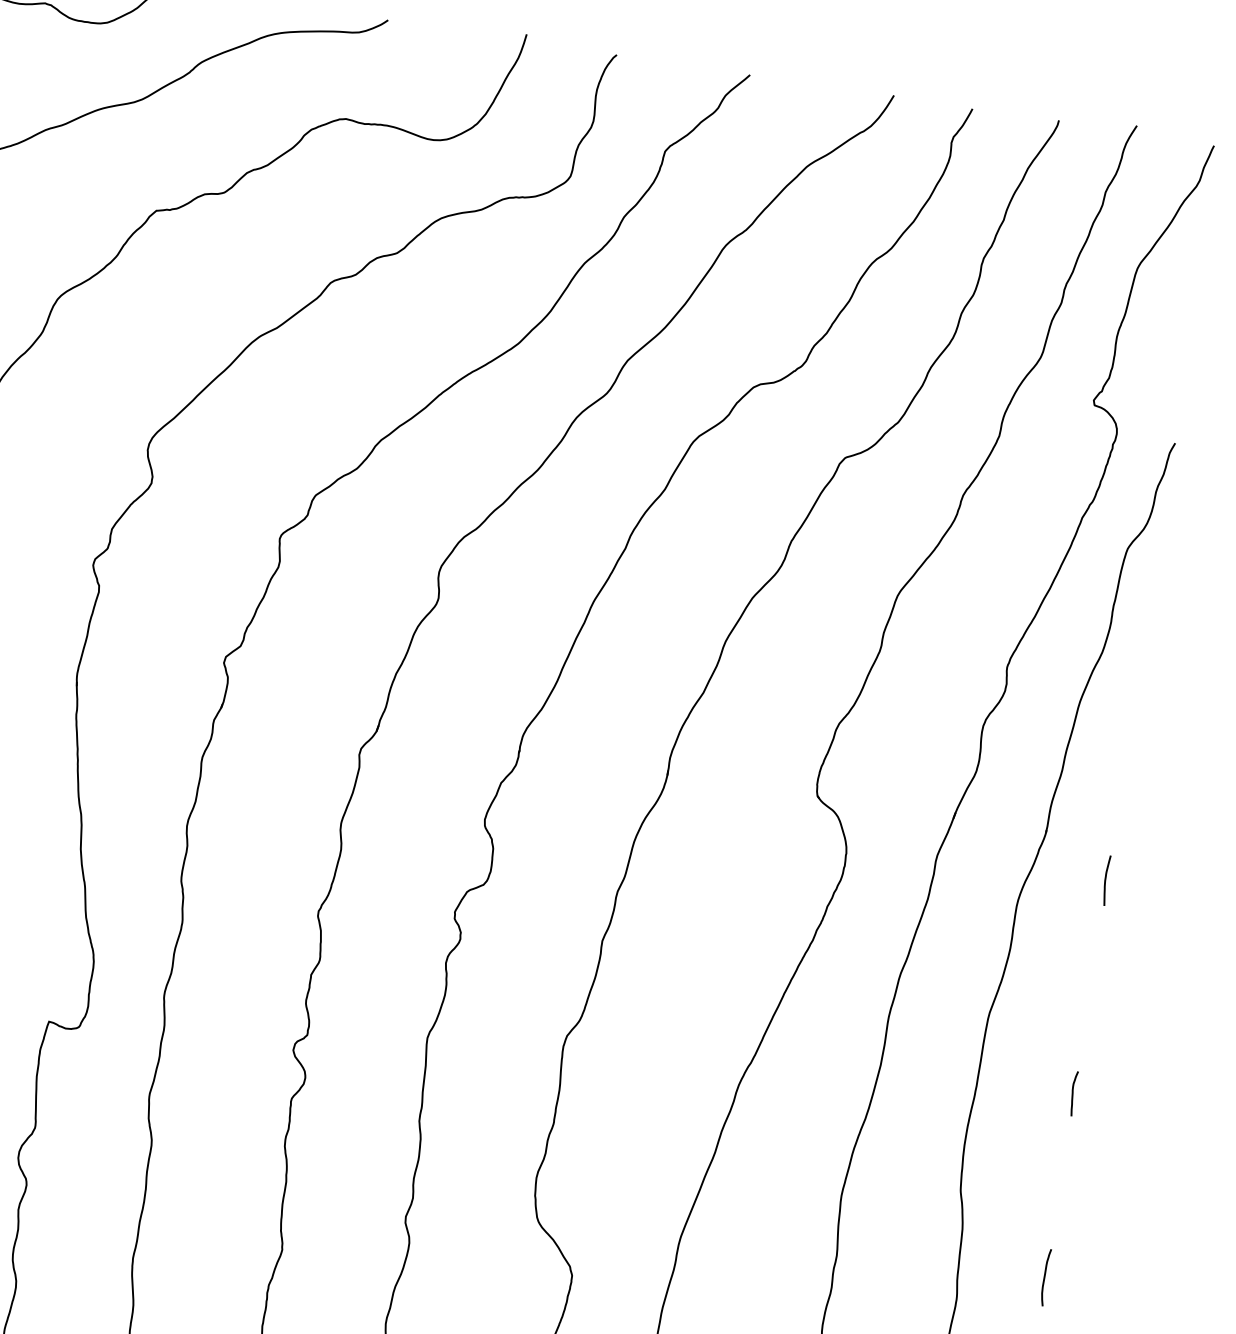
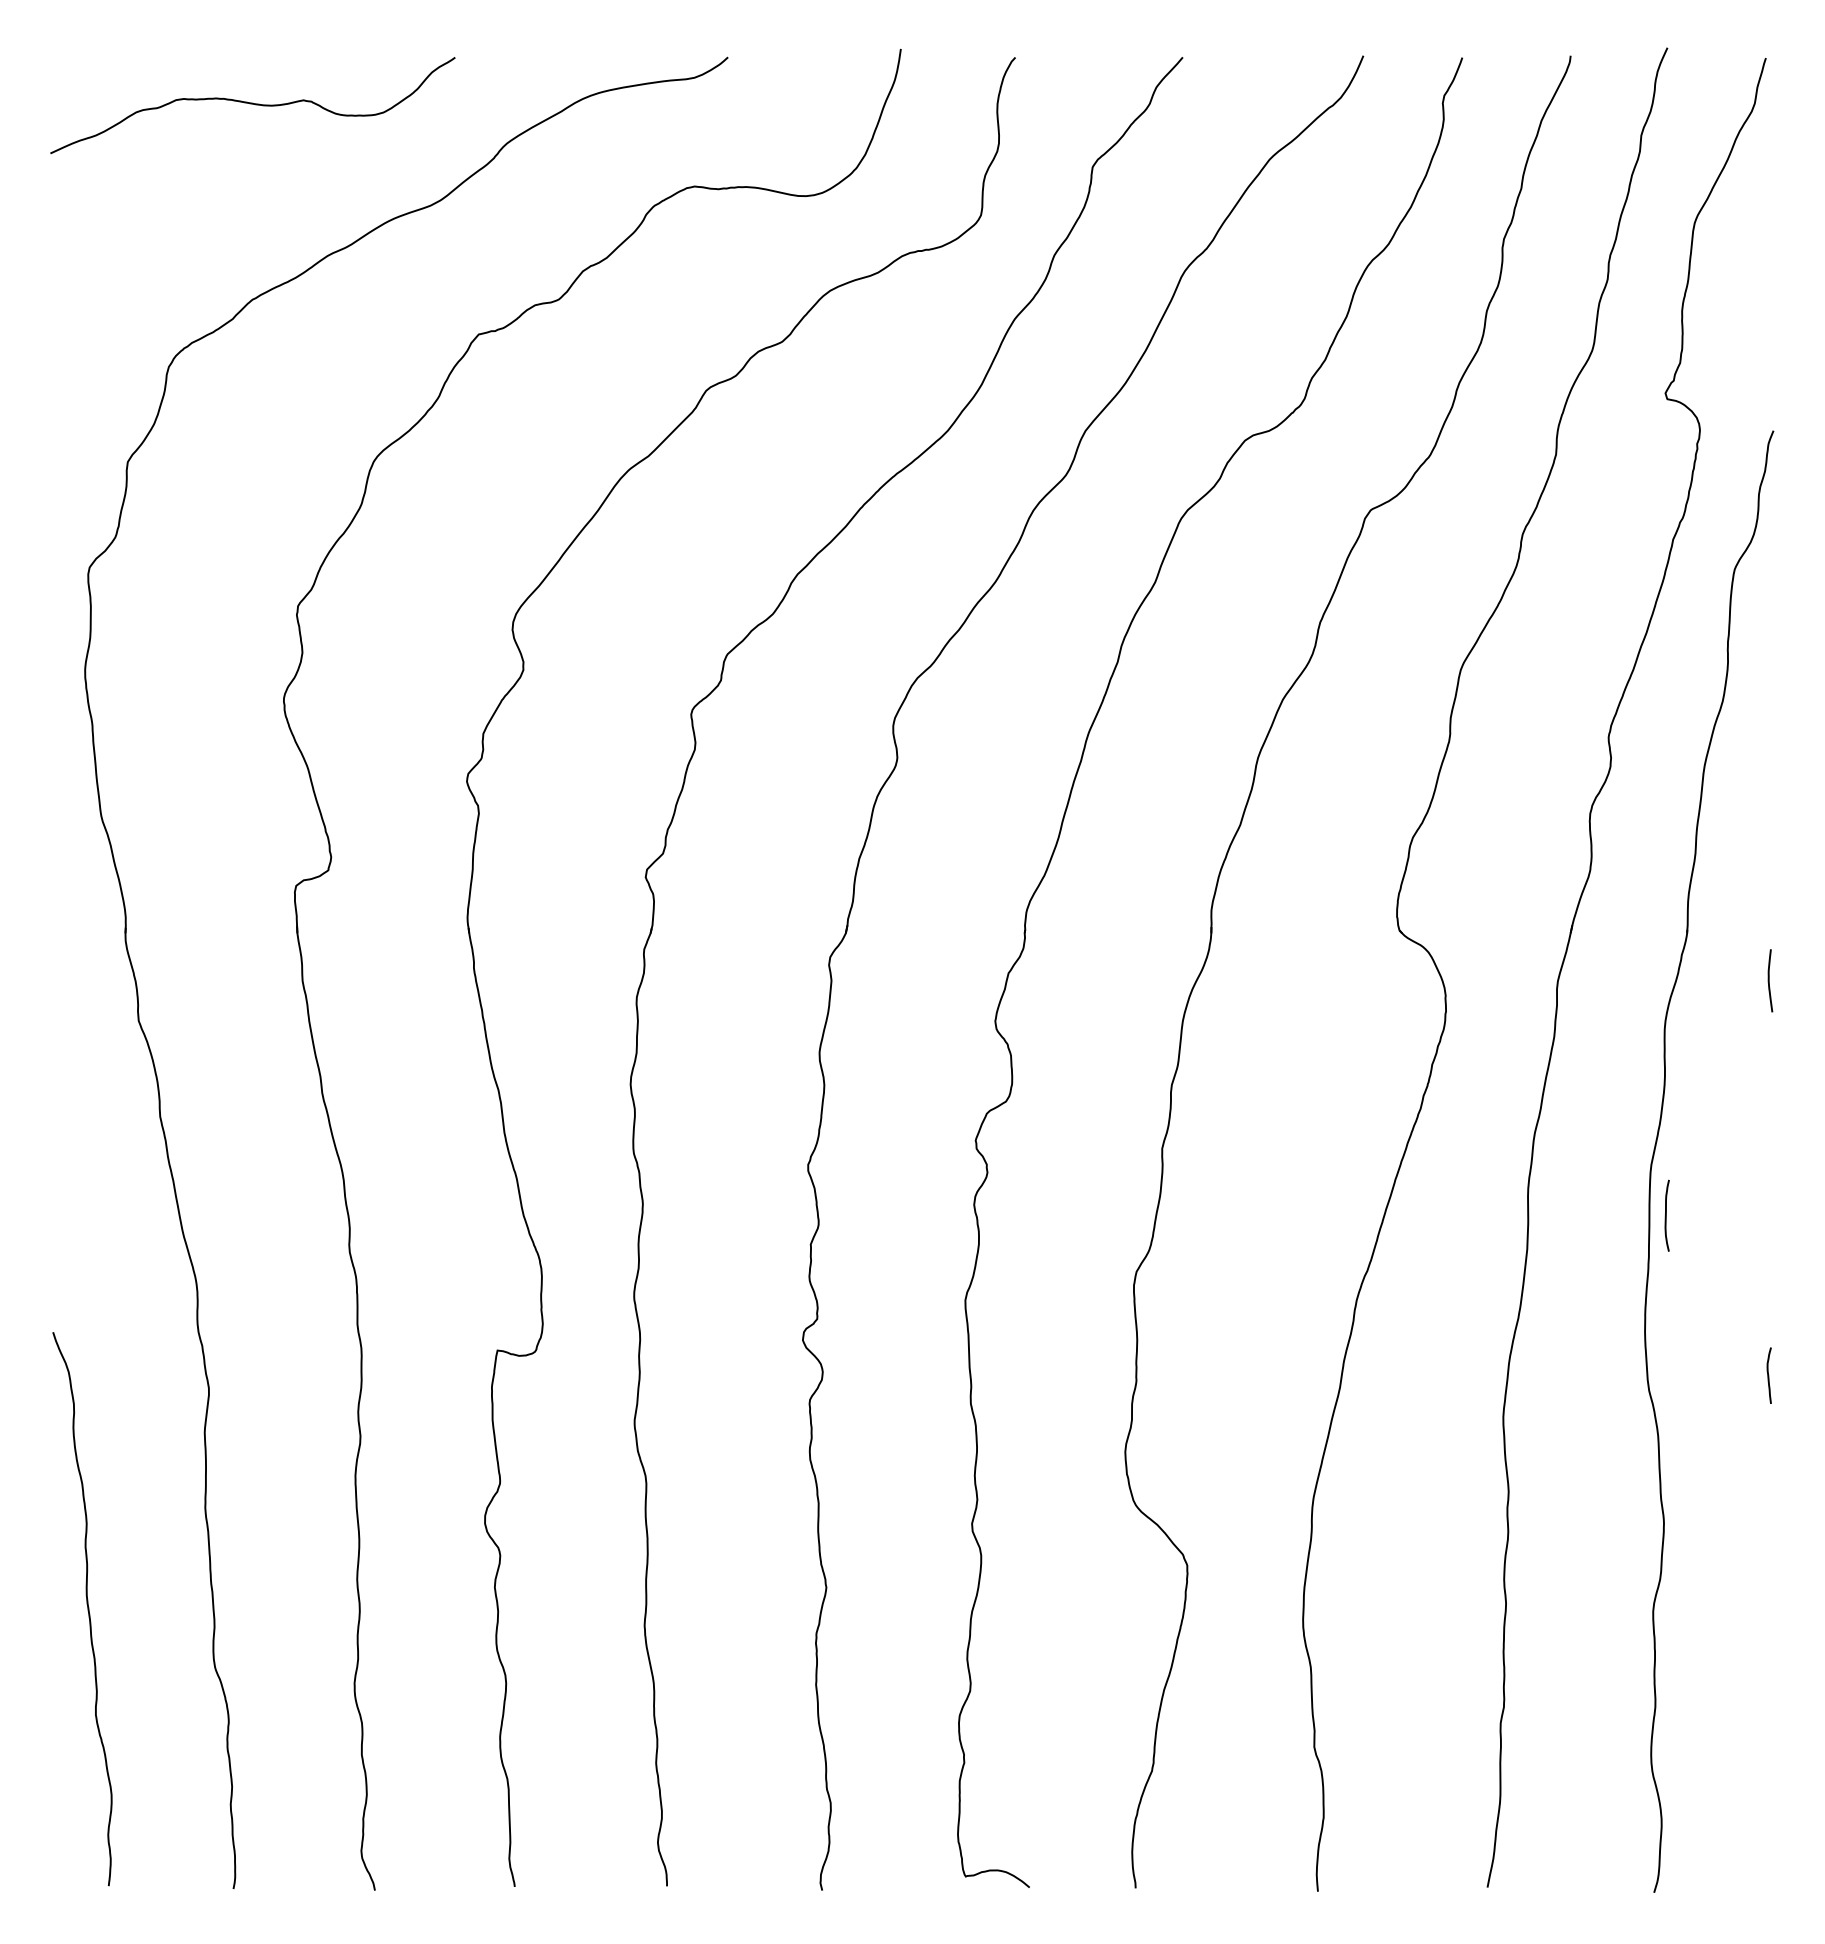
curve: (1072, 1093) -> (1768, 1375), moved
curve: (1045, 1277) -> (1666, 1215), moved

